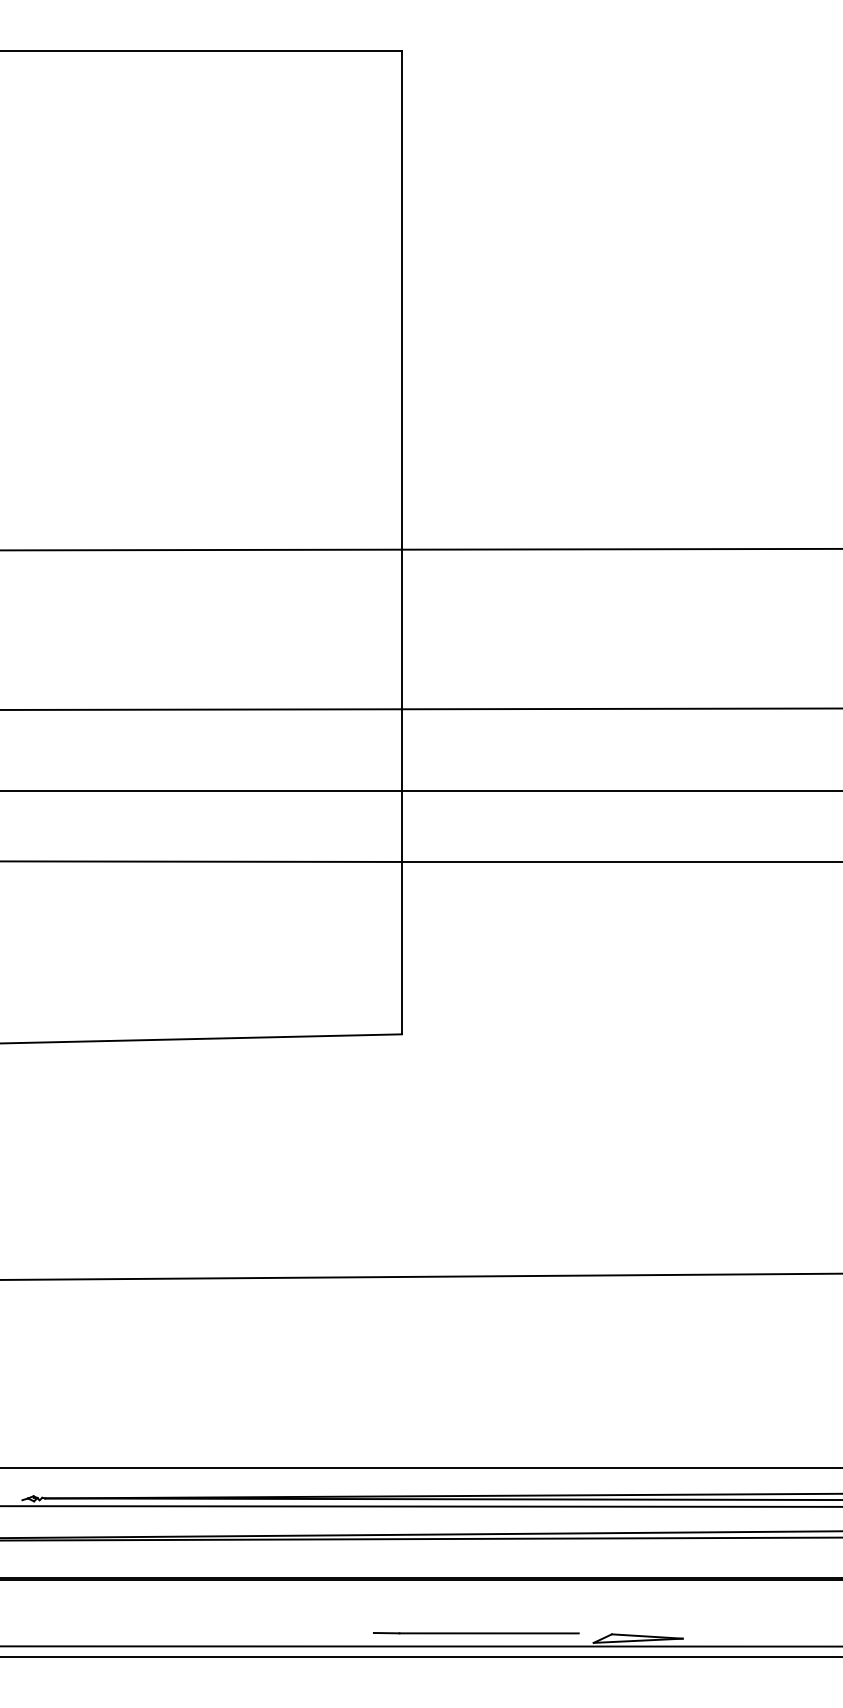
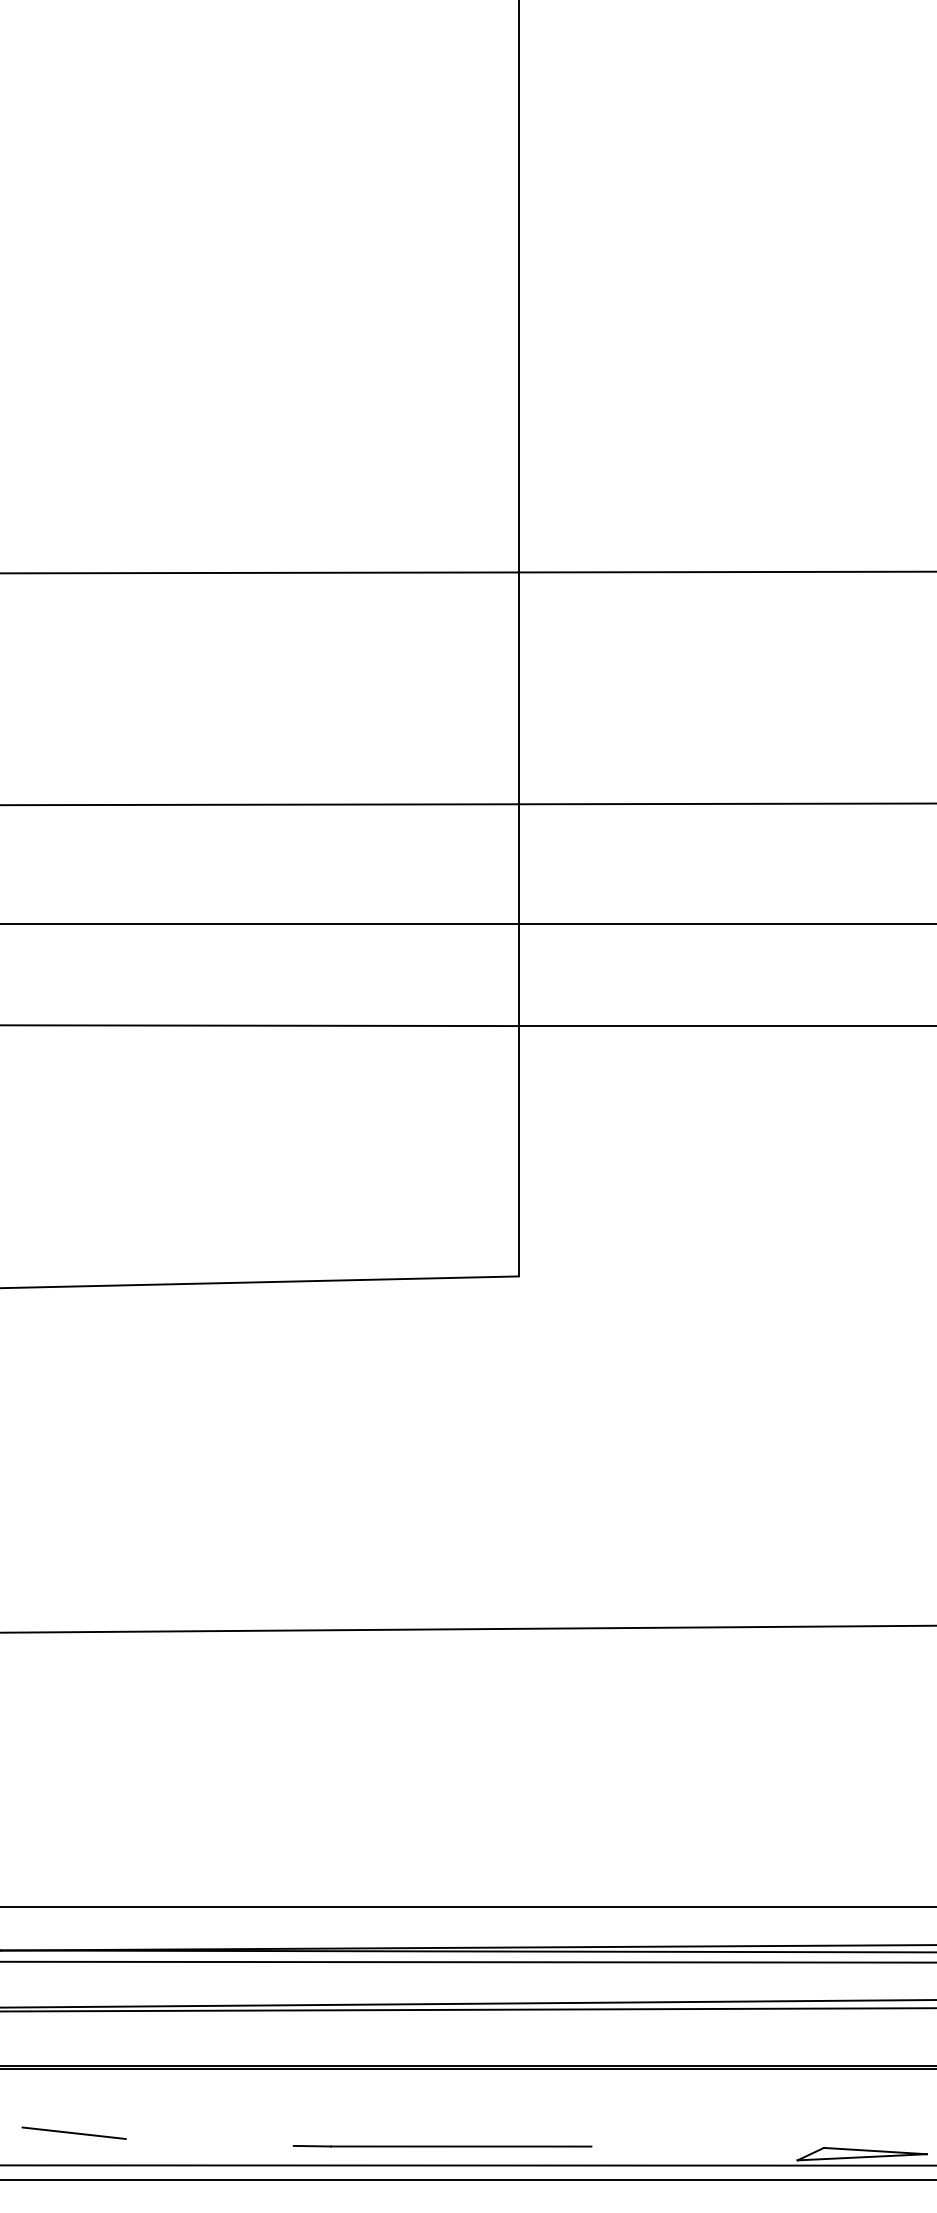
line: (95, 1624) -> (73, 2133), added
line: (476, 1633) -> (442, 2146), moved

